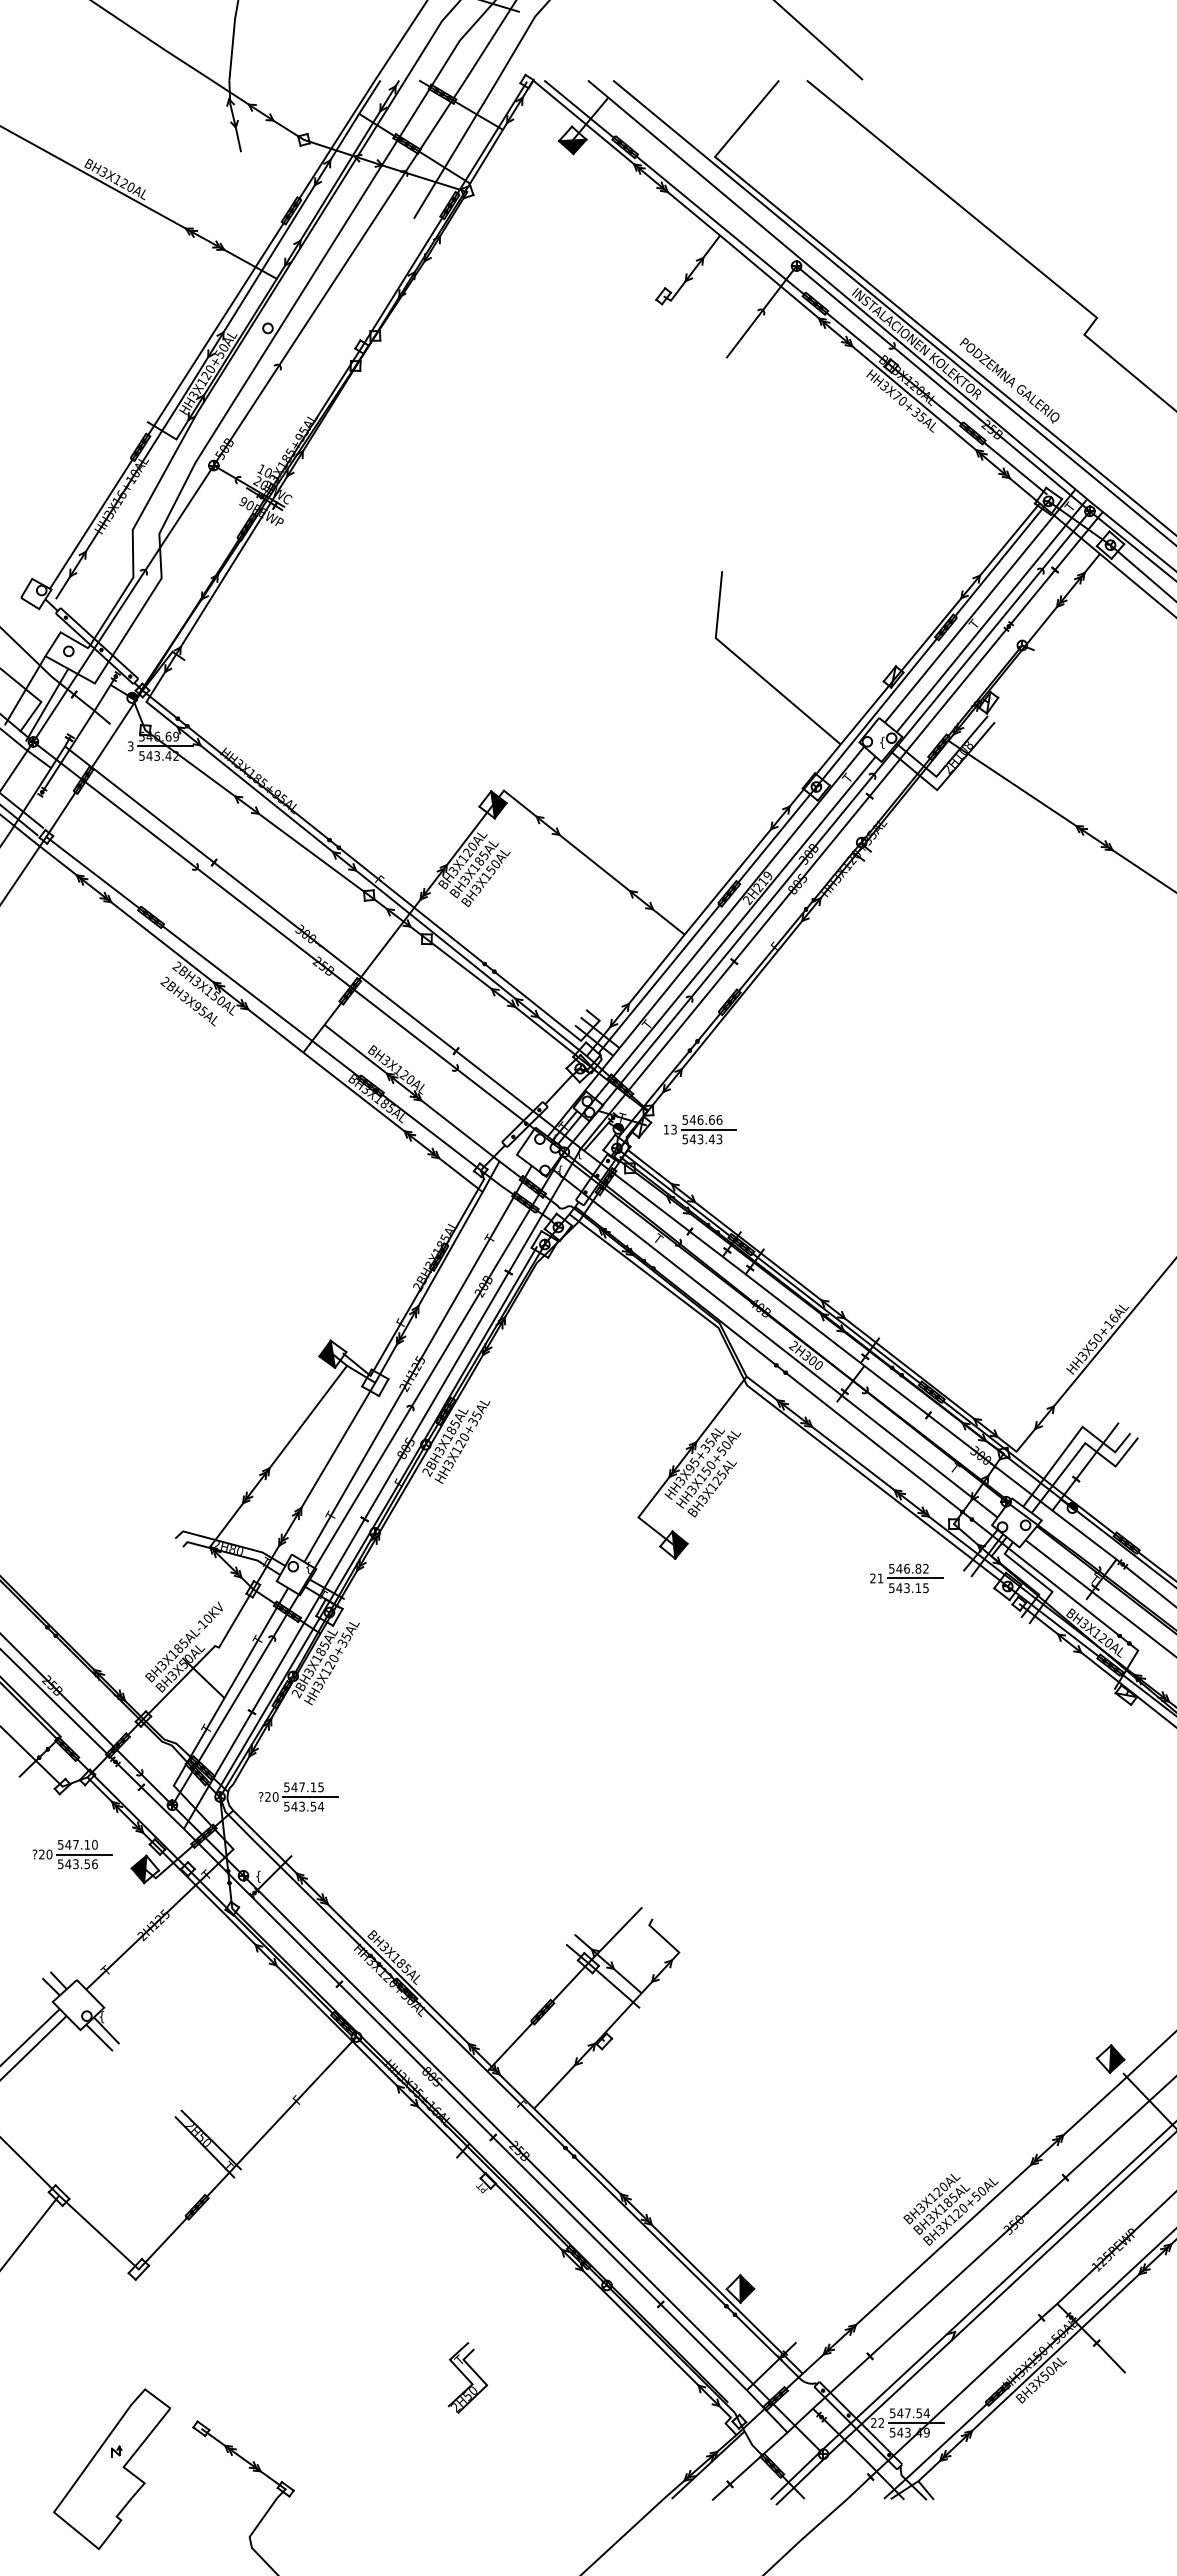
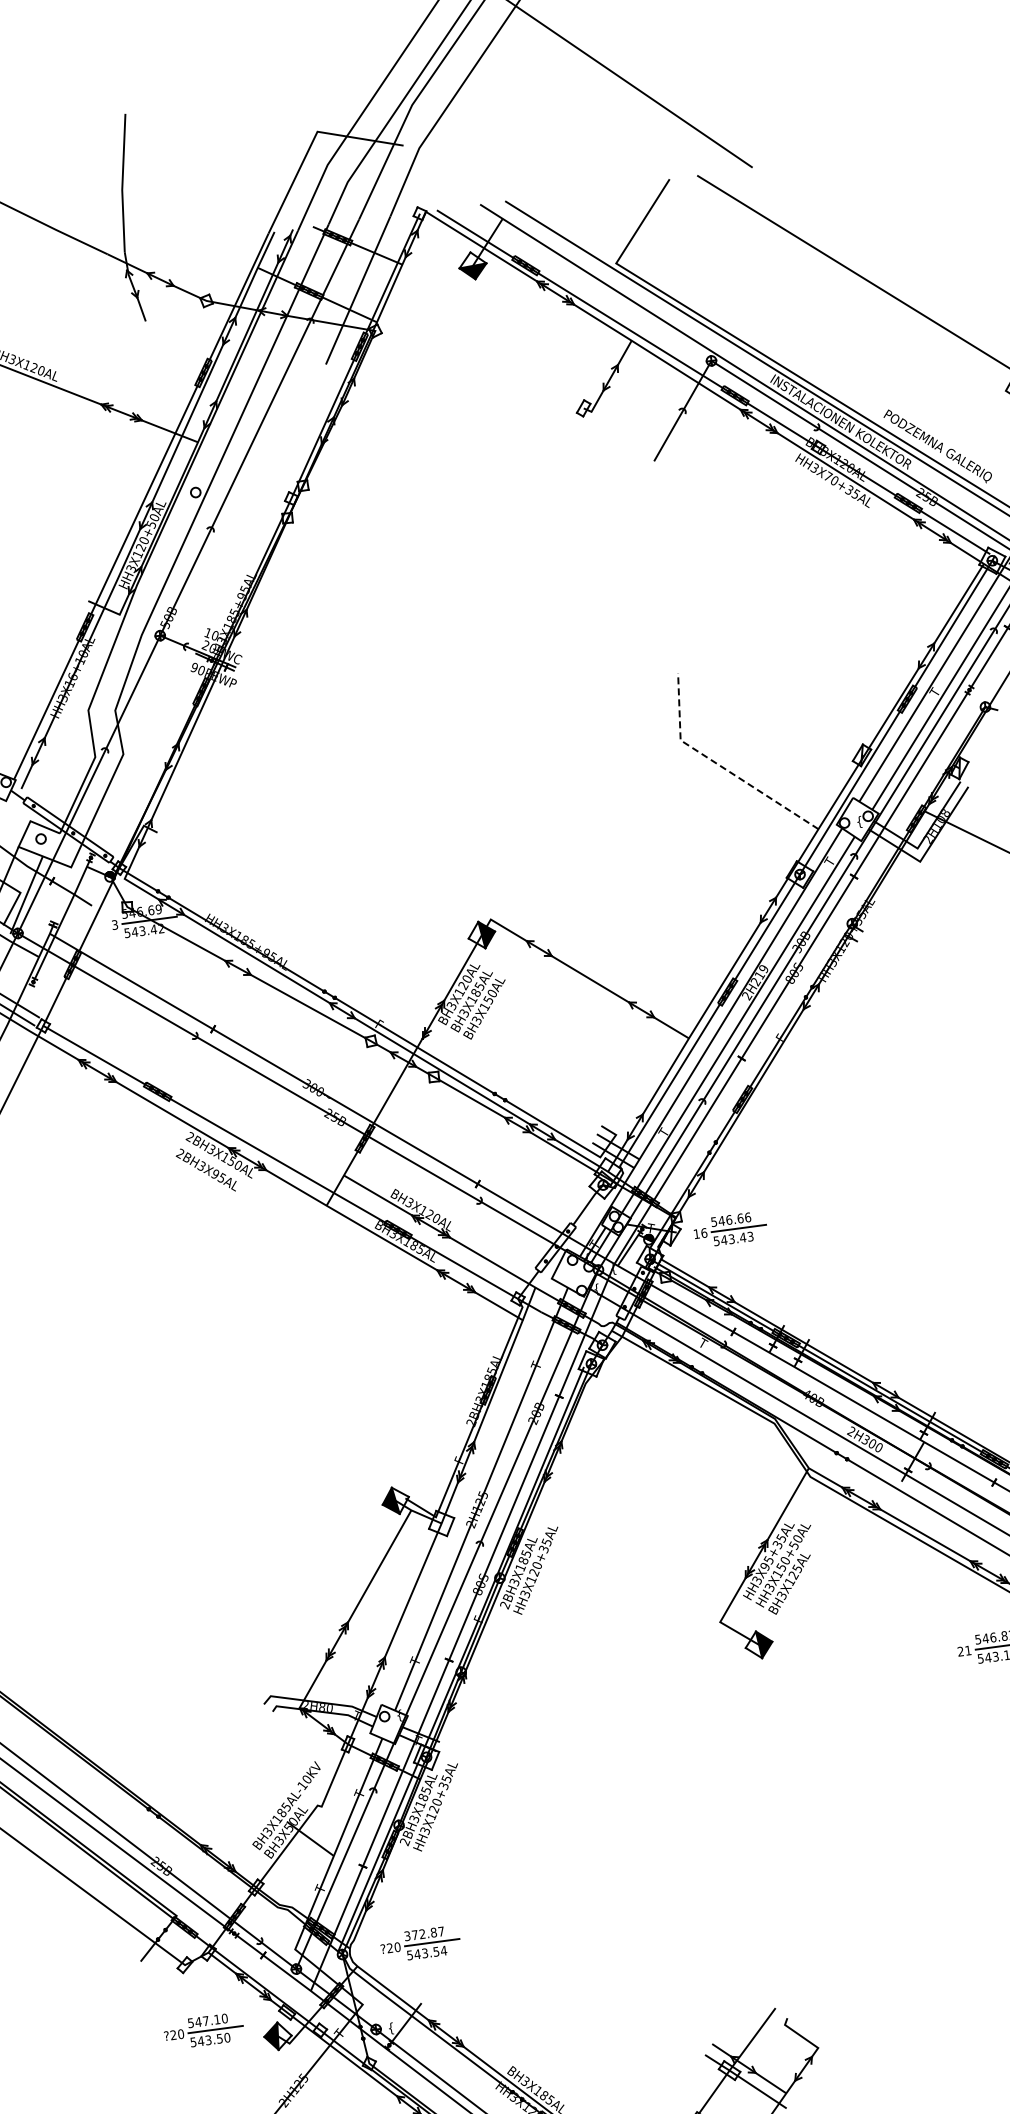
line: (751, 668) -> (720, 765), solid -> dashed
text: (674, 1129) -> (704, 1232), 13 -> 16
text: (303, 1787) -> (423, 1934), 547.15 -> 372.87
text: (94, 1863) -> (226, 2037), 543.56 -> 543.50

